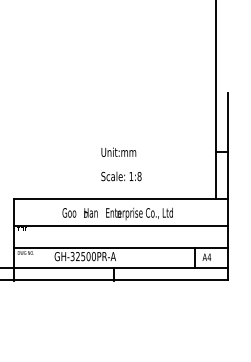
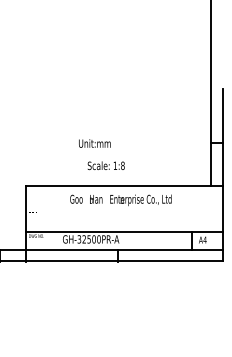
text: (118, 152) -> (94, 143), moved
text: (120, 176) -> (105, 165), moved
line: (120, 226) -> (123, 211), removed

